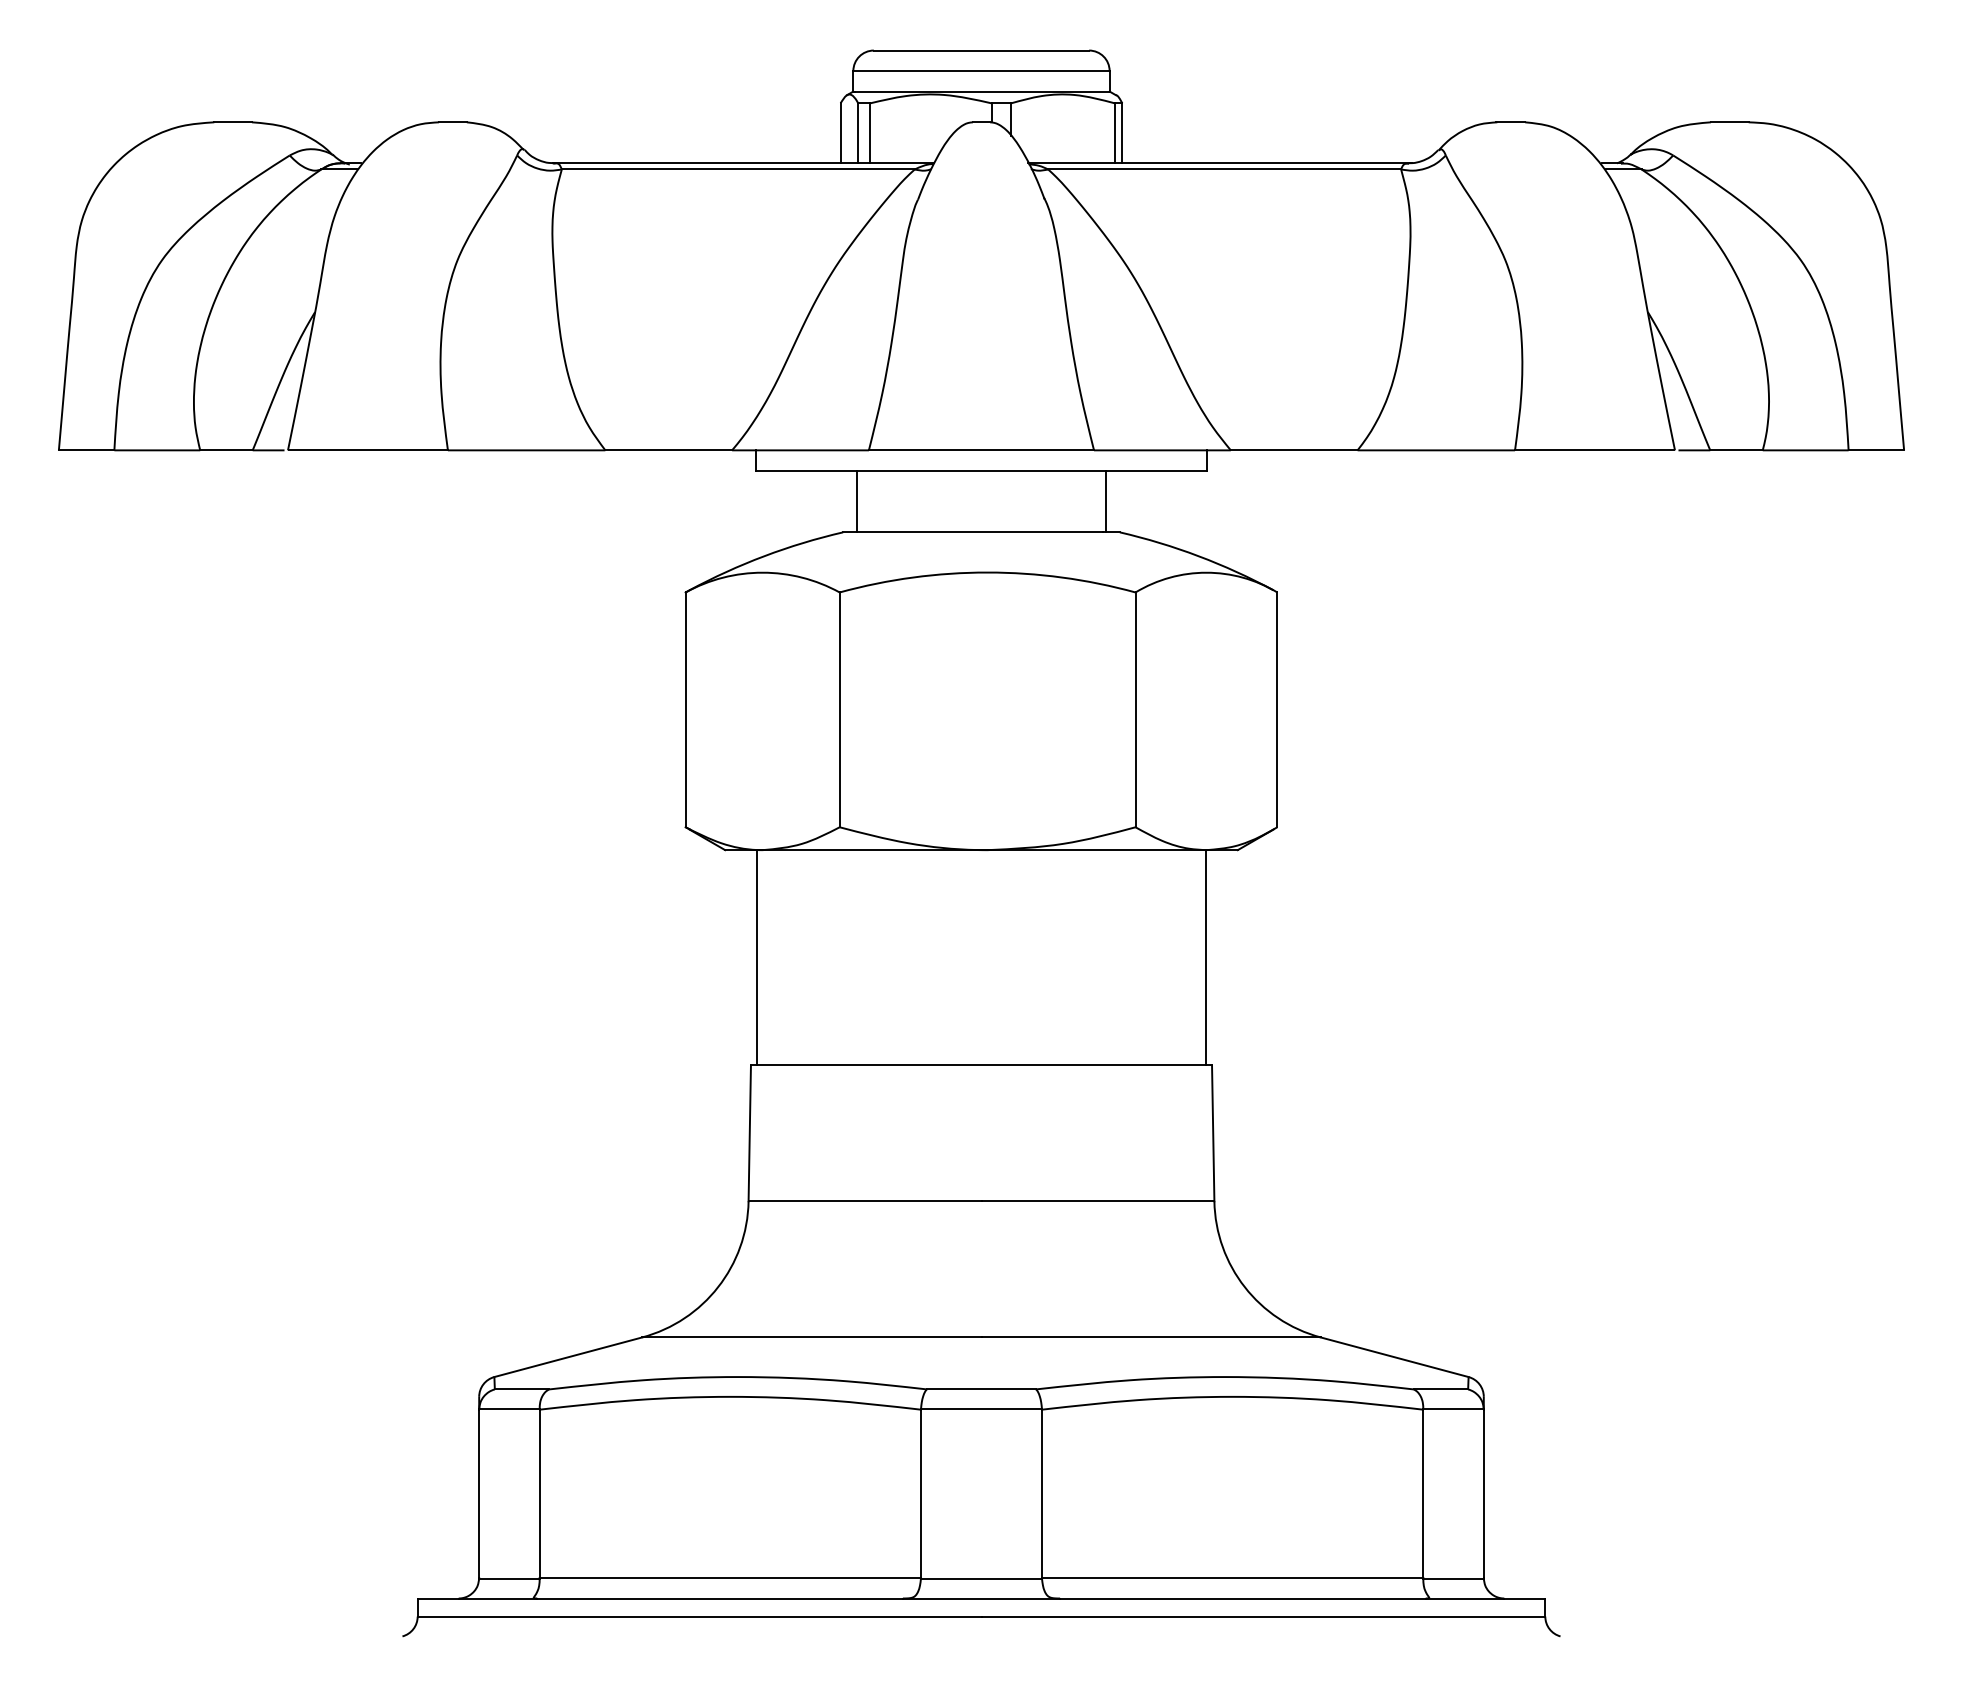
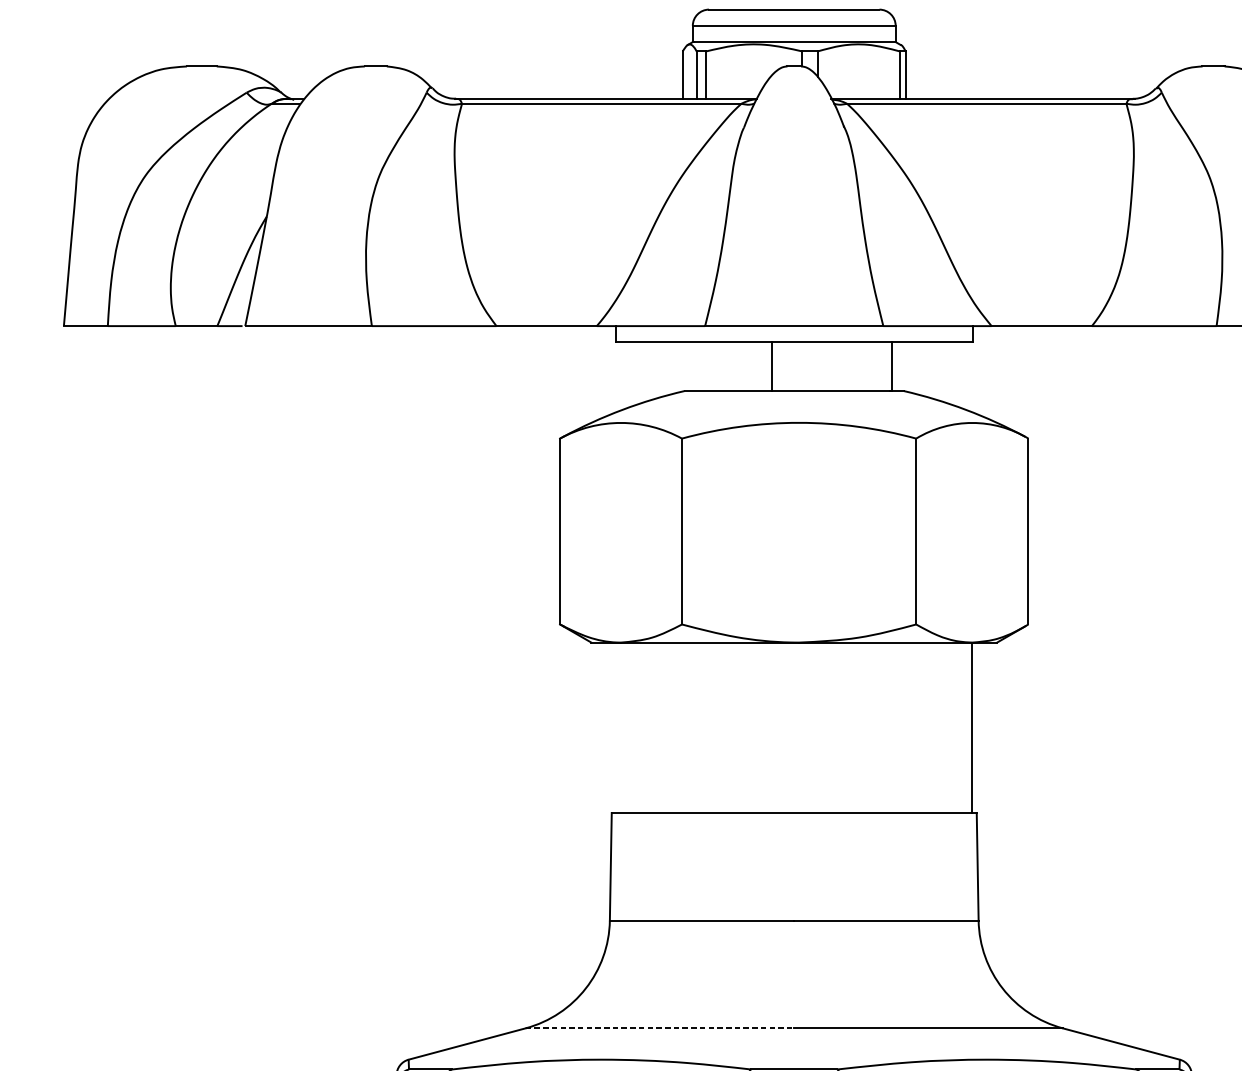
line: (857, 501) -> (772, 366), moved
line: (756, 957) -> (616, 727), removed
line: (811, 1337) -> (659, 1028), solid -> dashed

